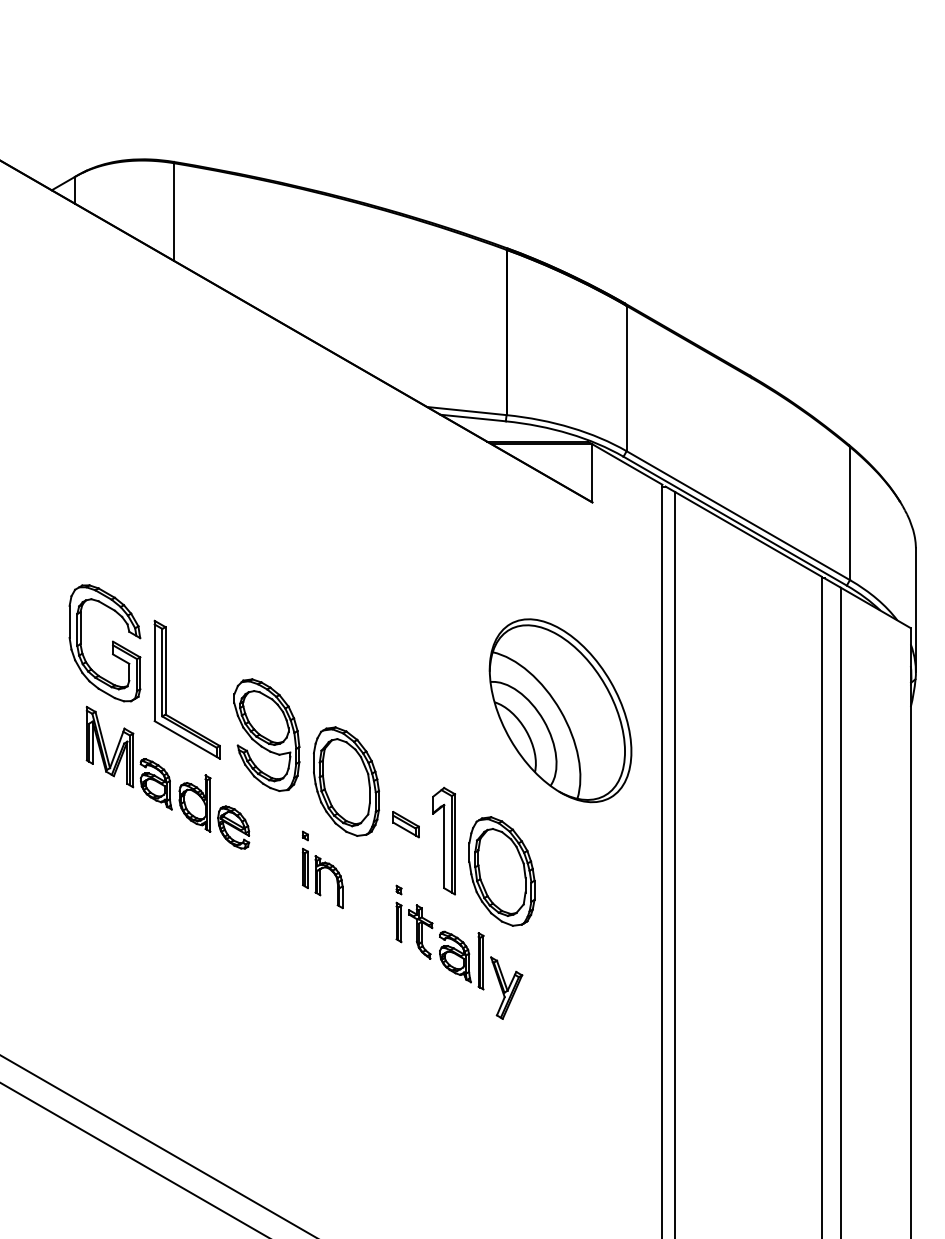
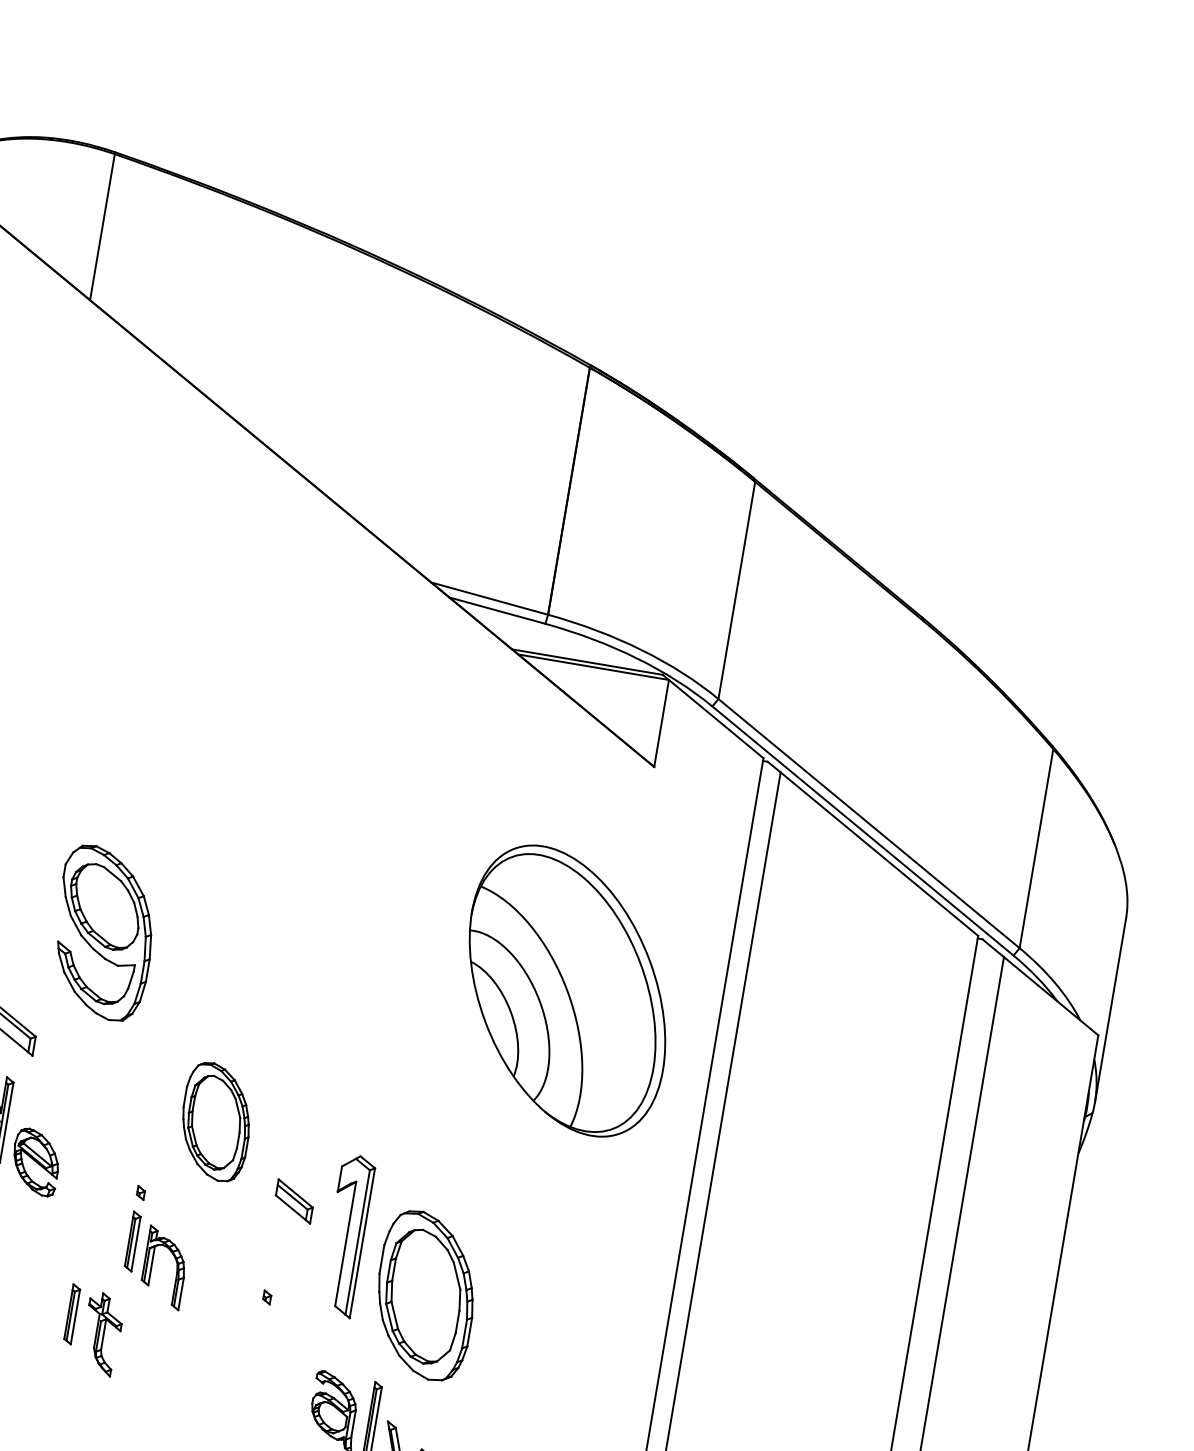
part: (560, 710) -> (567, 990), moved
part: (266, 734) -> (103, 932), moved
part: (346, 781) -> (216, 1121), size x0.7
part: (414, 930) -> (93, 1330), moved

